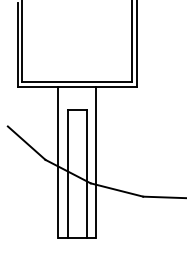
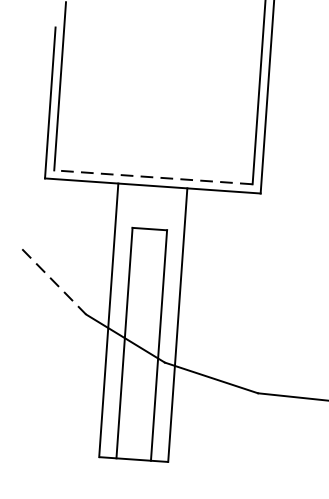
line: (77, 81) -> (153, 176), solid -> dashed
line: (27, 143) -> (55, 282), solid -> dashed

